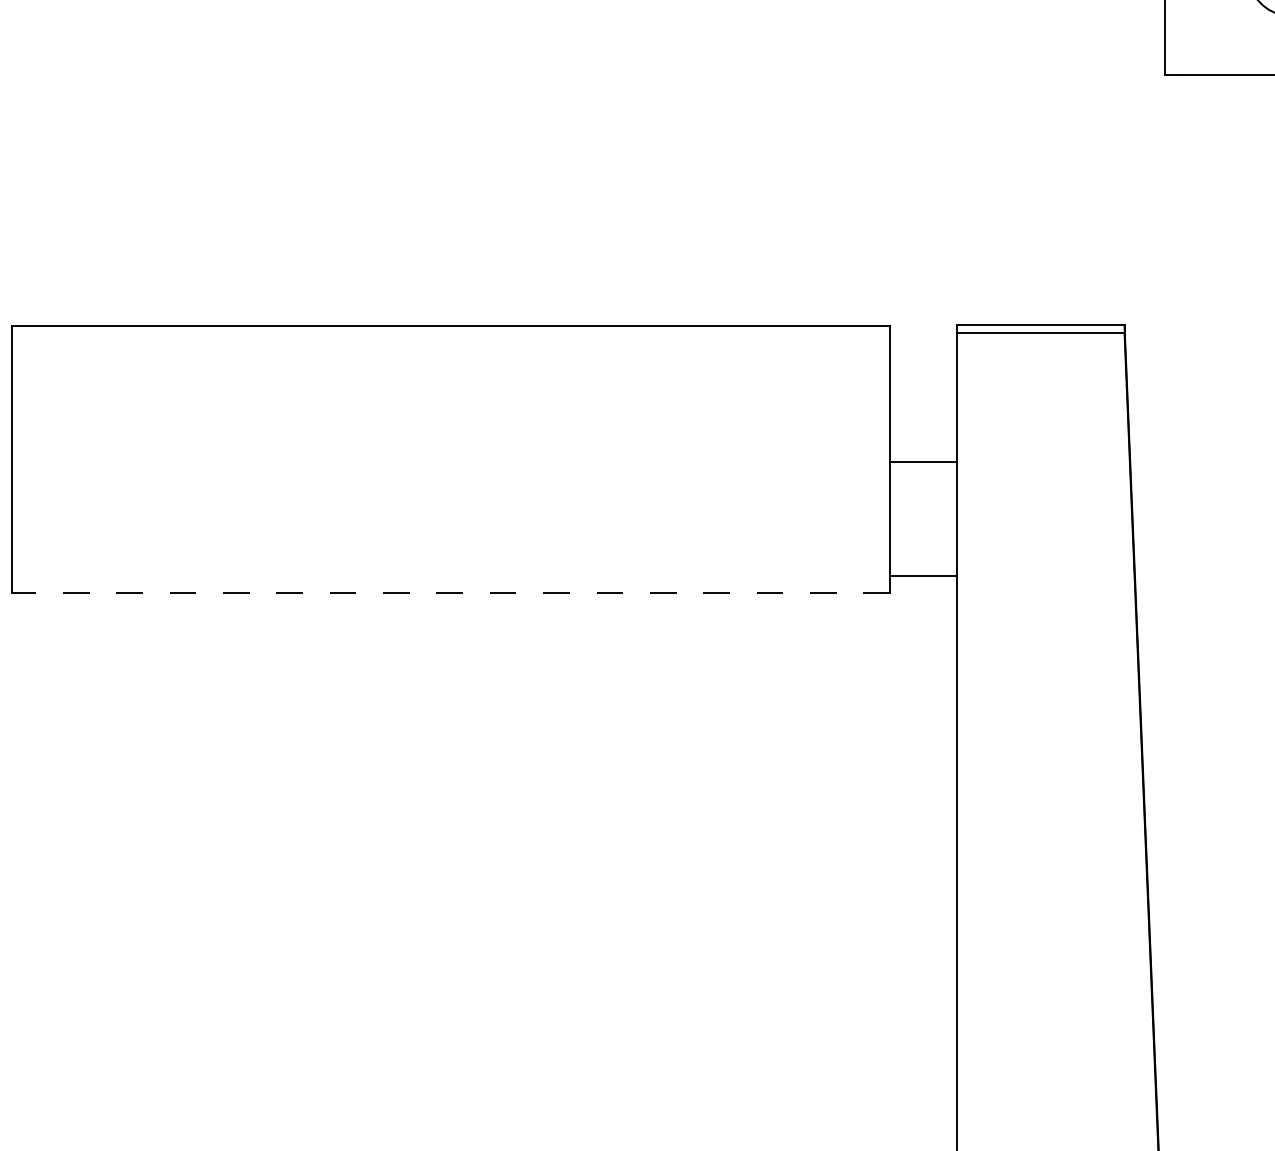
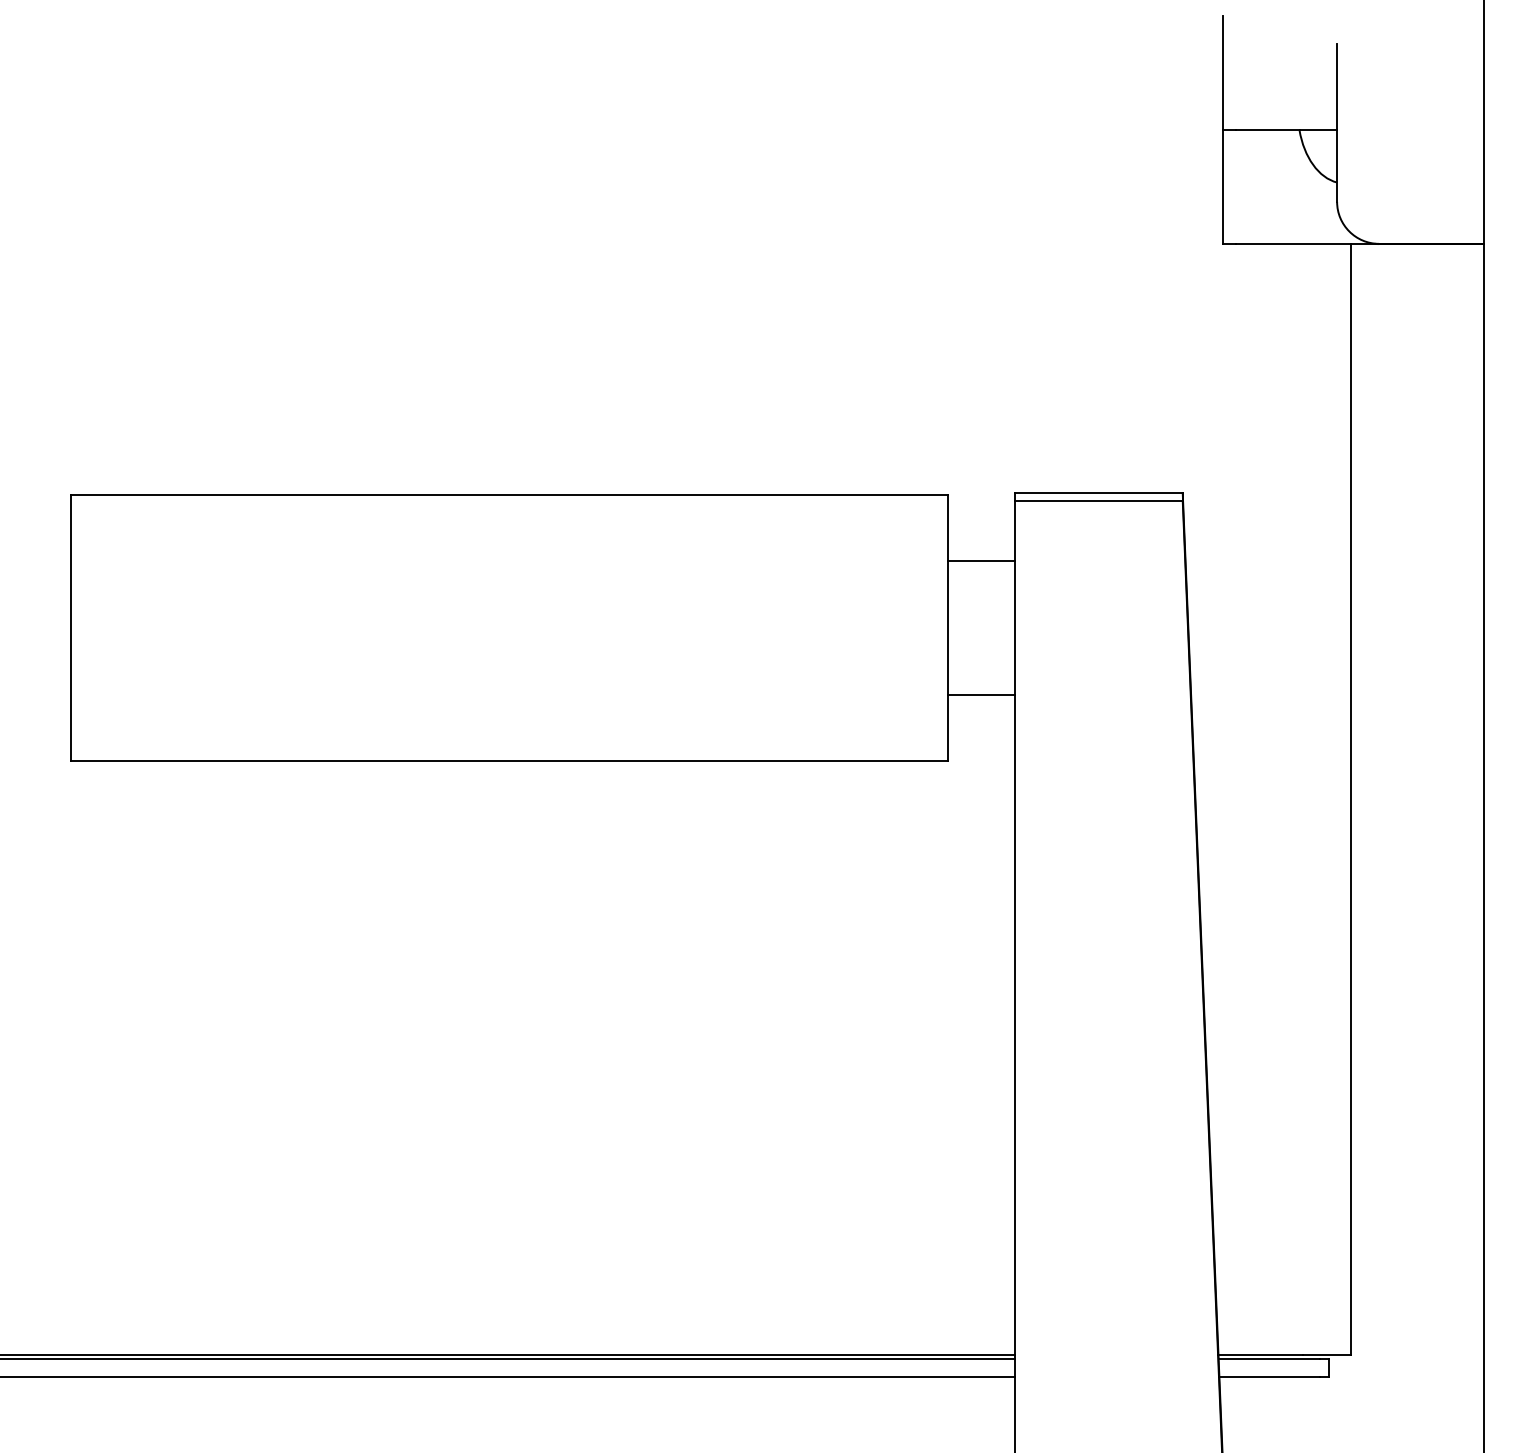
line: (923, 462) -> (981, 561), moved
line: (923, 576) -> (981, 694), moved
line: (451, 593) -> (509, 761), dashed -> solid

